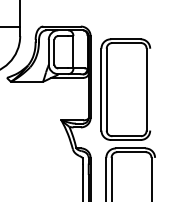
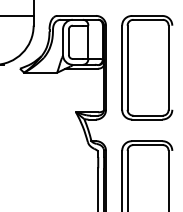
part: (126, 89) -> (147, 67), moved

